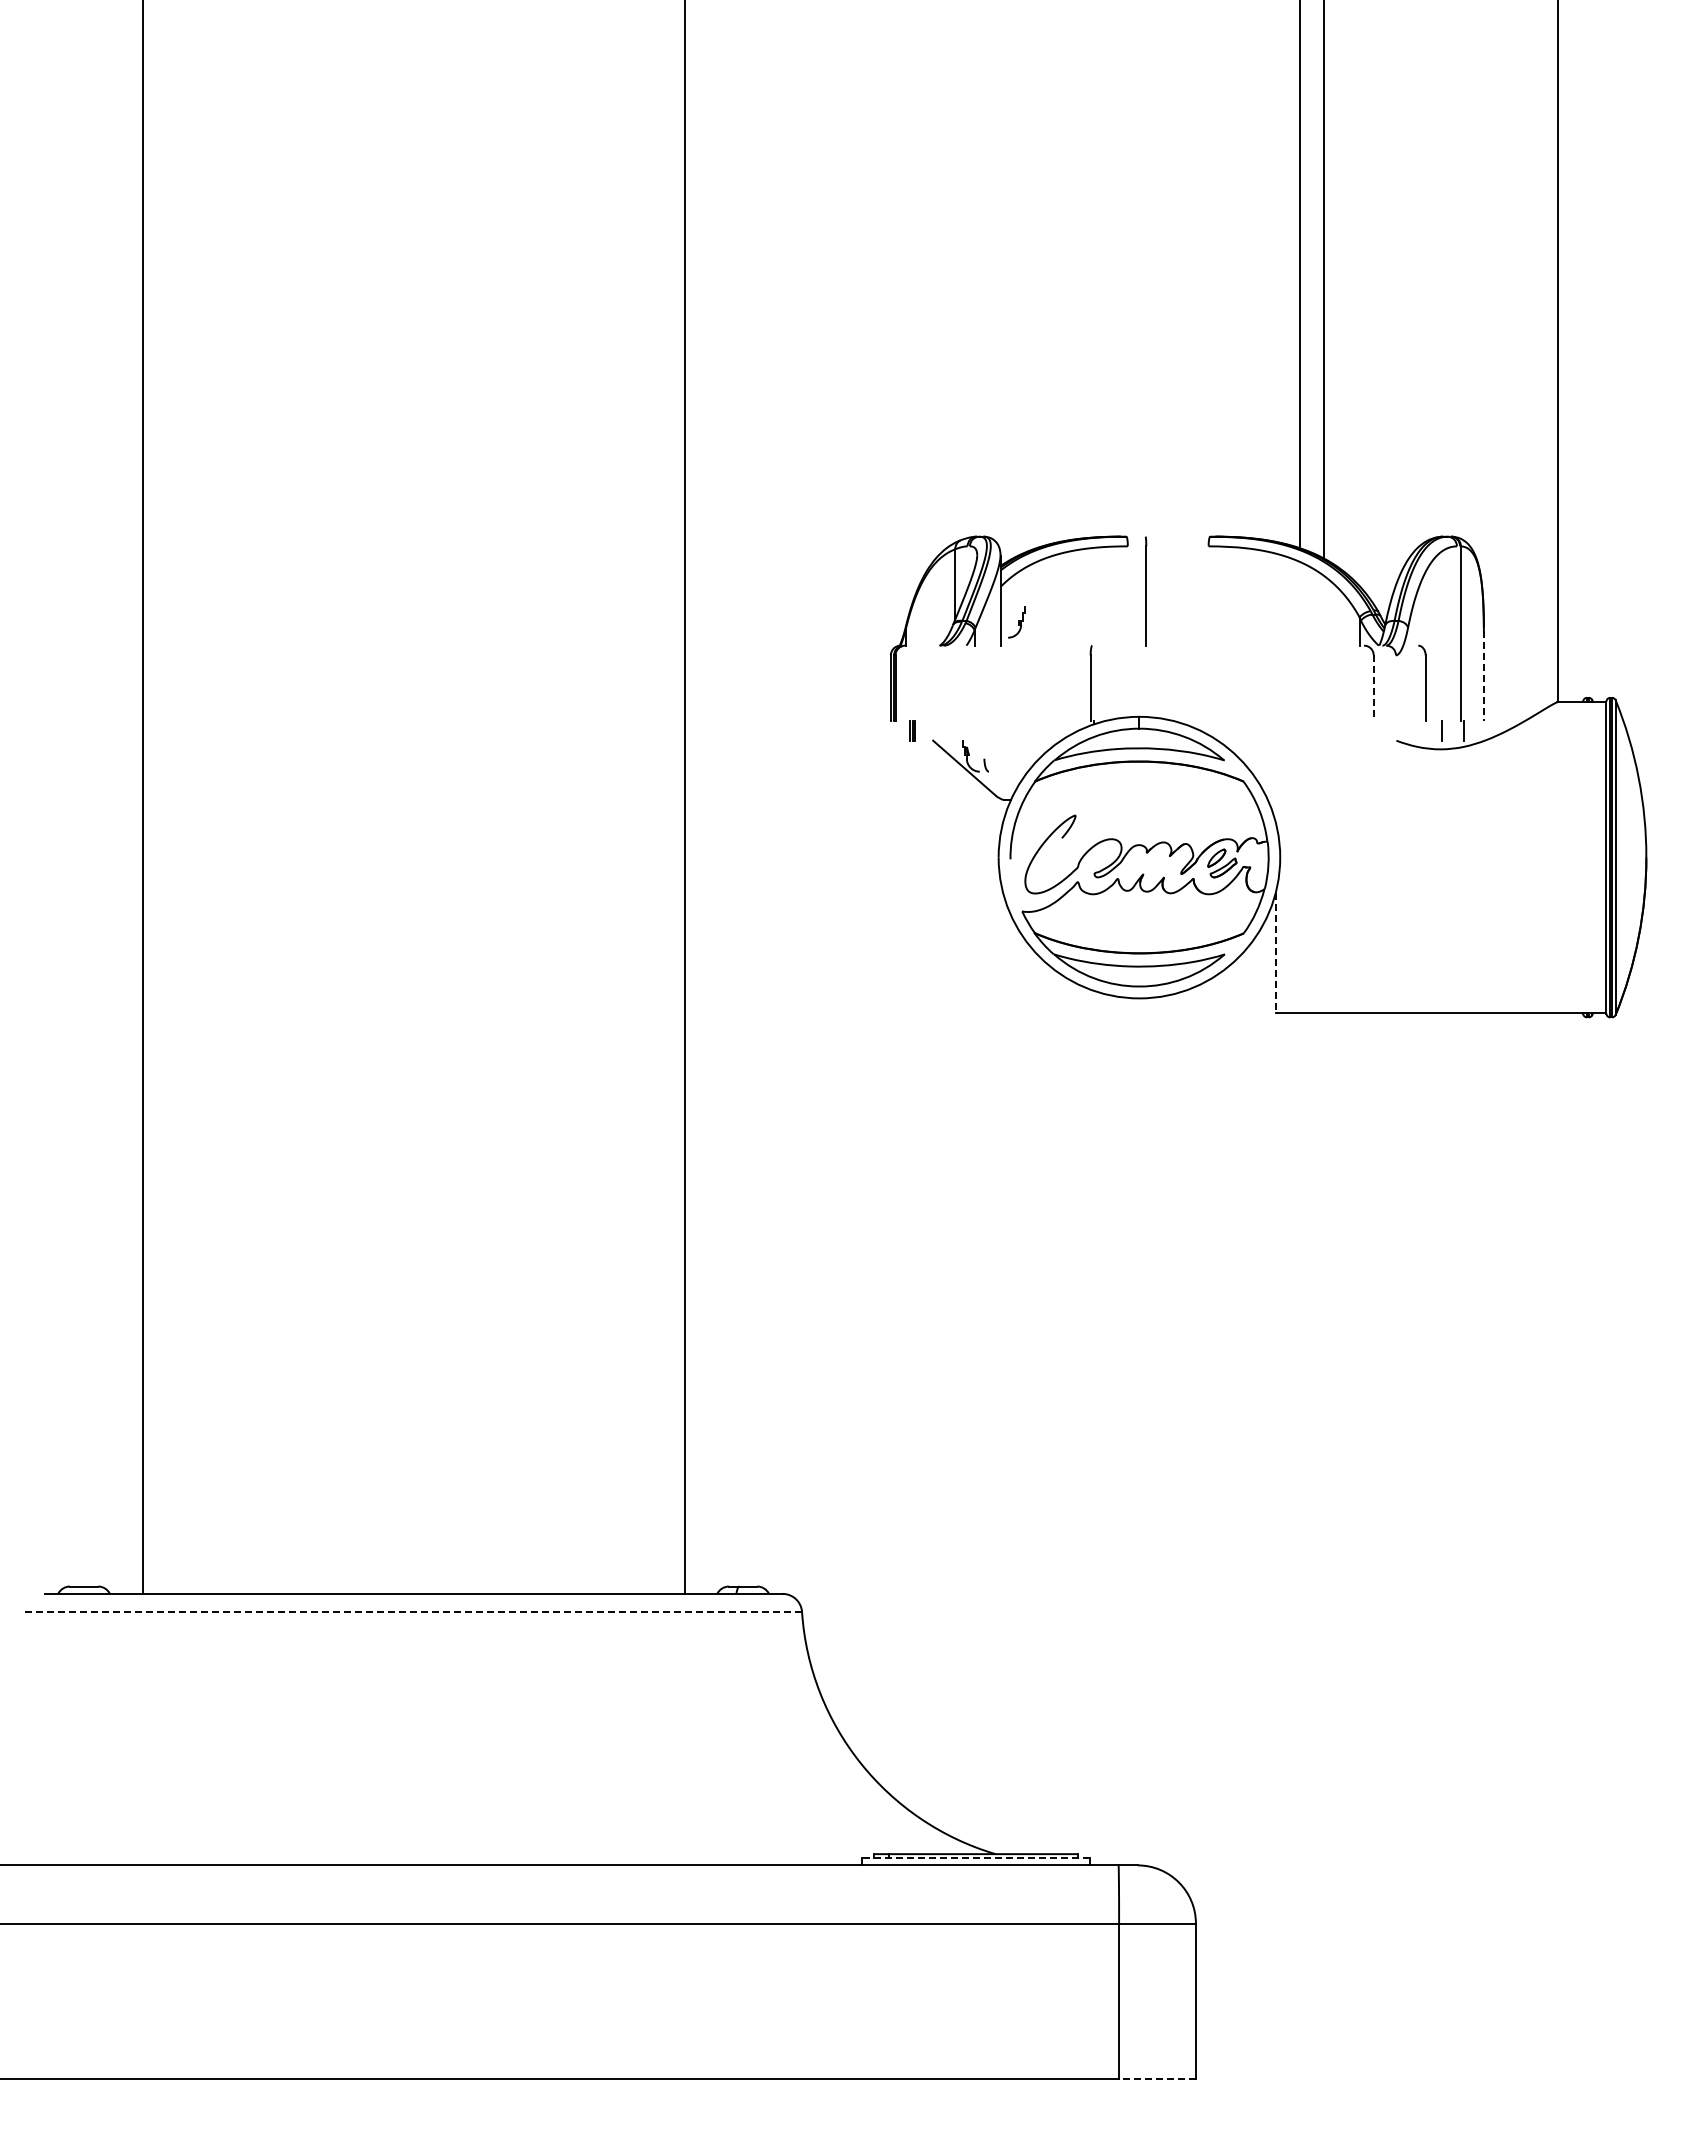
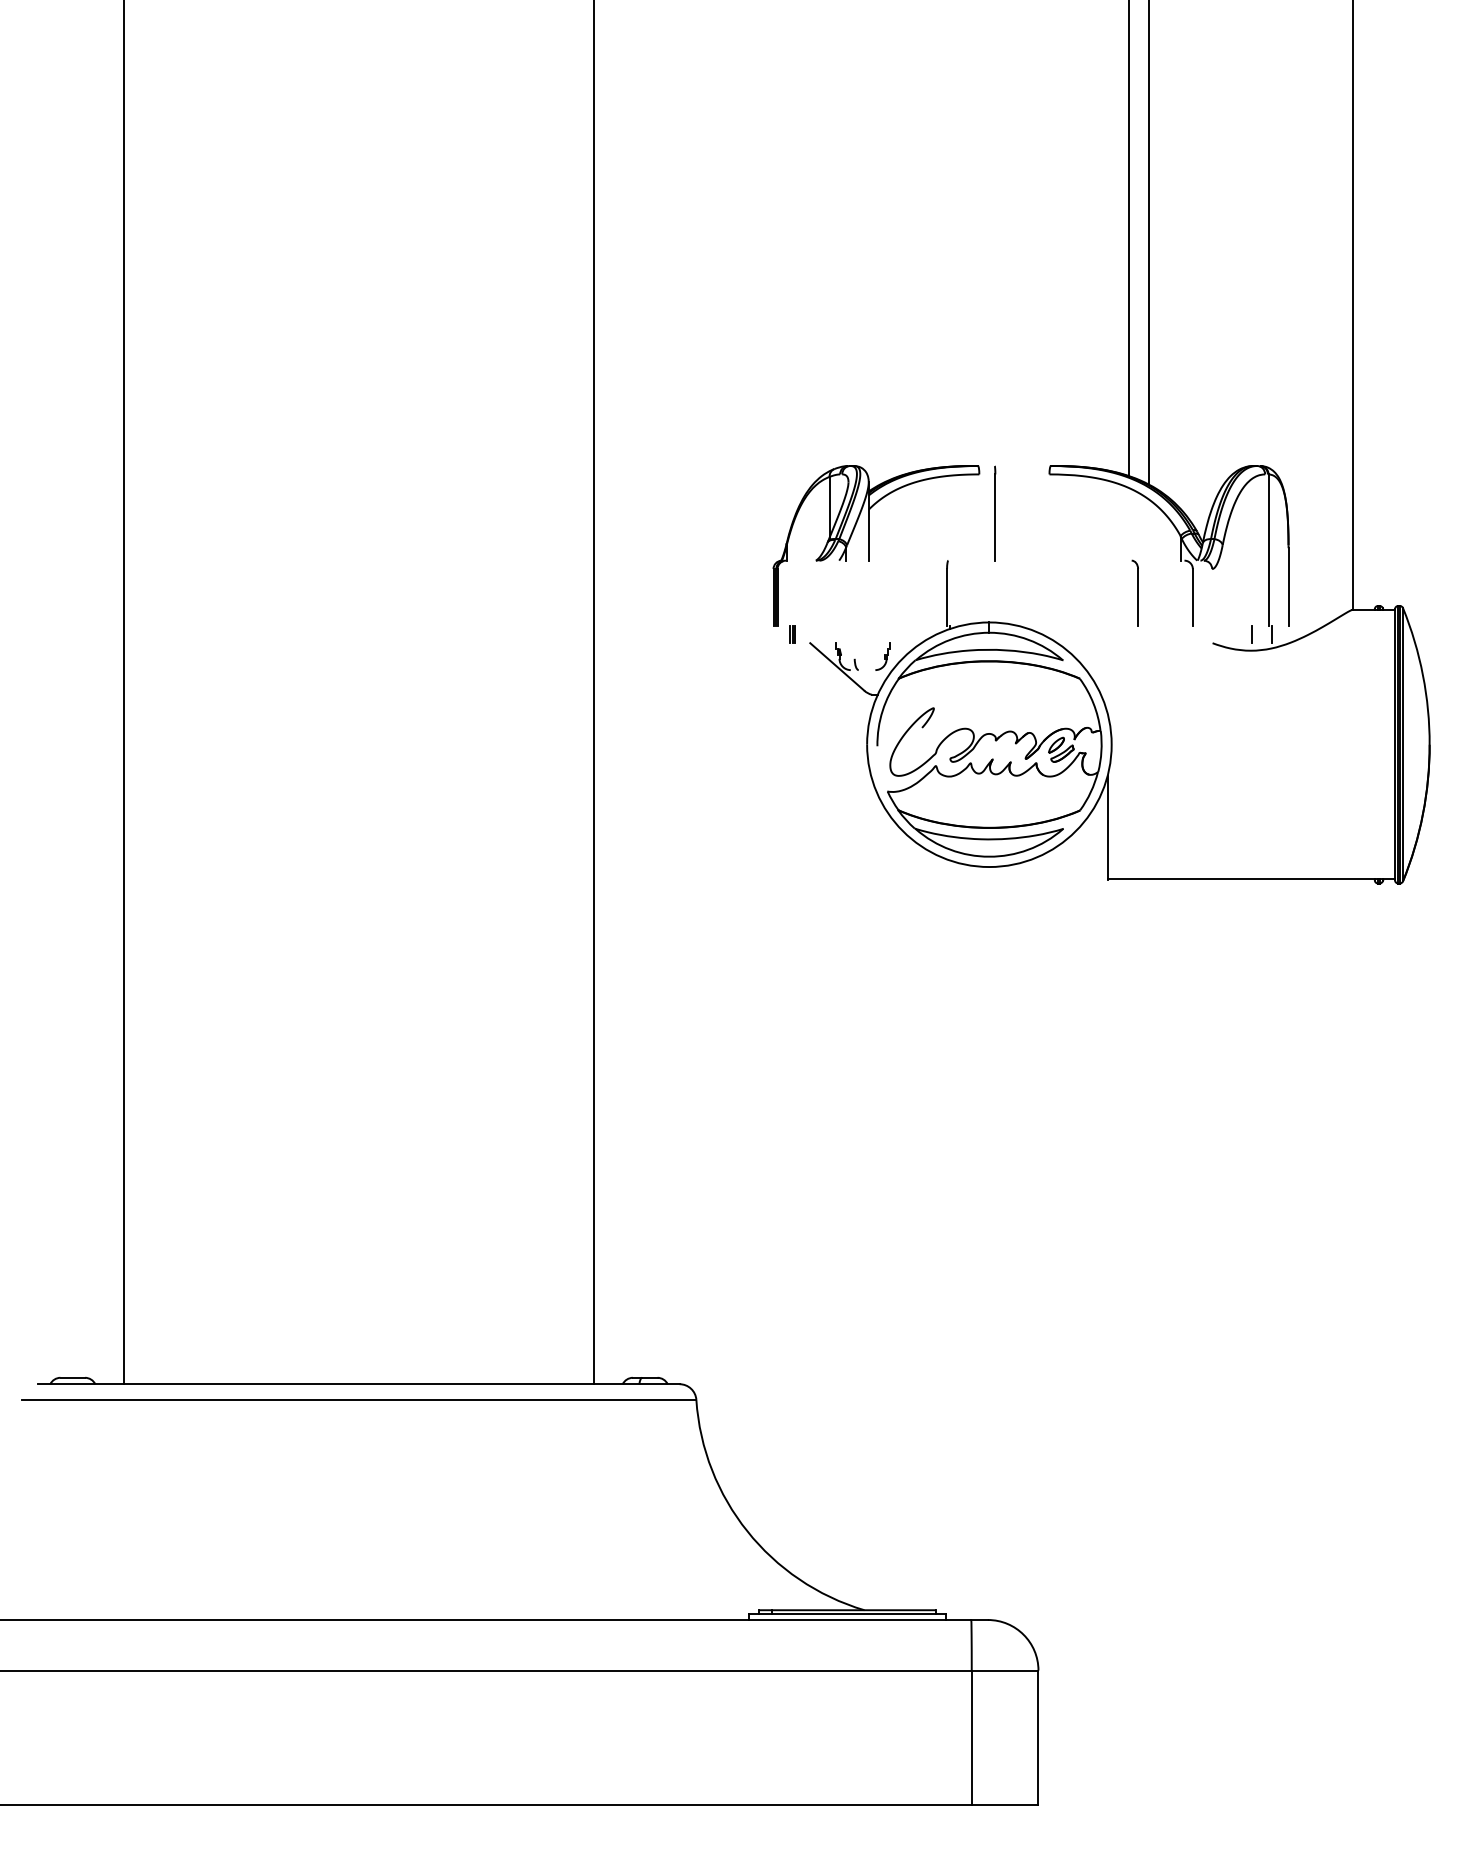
part: (1016, 622) -> (882, 656), moved
line: (1483, 676) -> (1288, 587), dashed -> solid
part: (1422, 682) -> (1135, 592), moved
line: (1373, 688) -> (1192, 597), dashed -> solid
line: (1275, 953) -> (1107, 828), dashed -> solid
line: (413, 1612) -> (358, 1400), dashed -> solid
line: (975, 1858) -> (847, 1614), dashed -> solid
line: (1157, 2078) -> (1005, 1805), dashed -> solid

